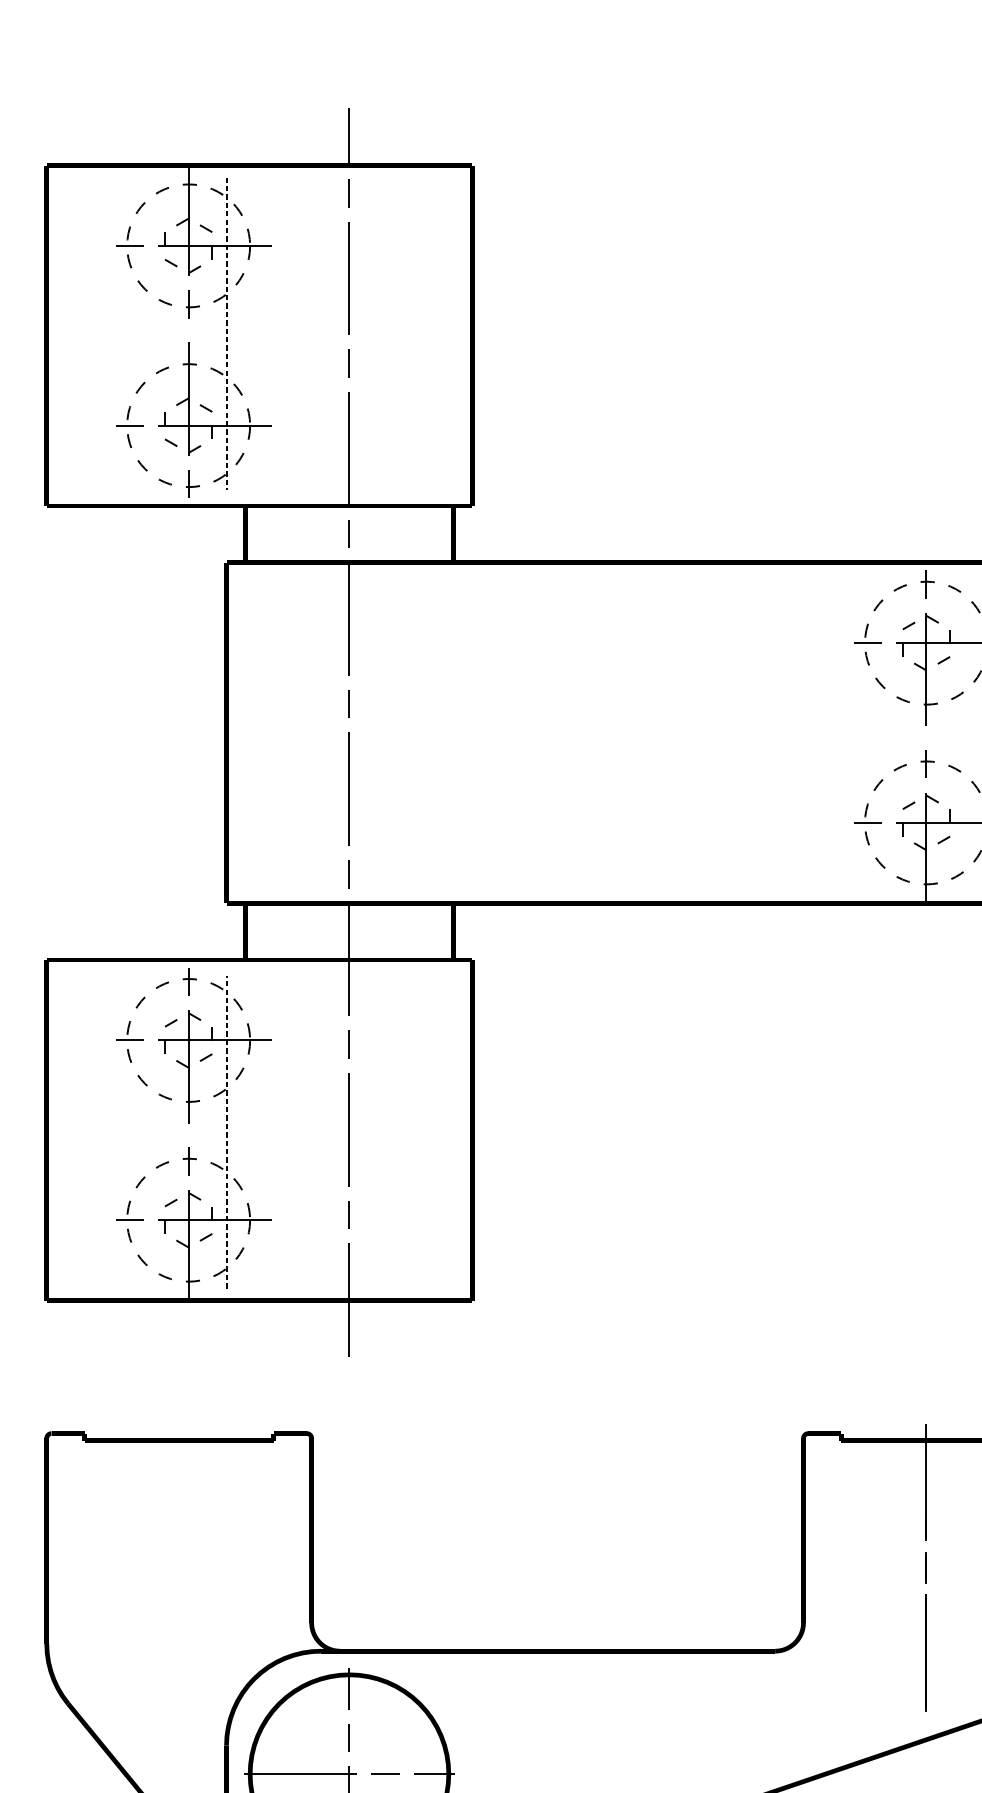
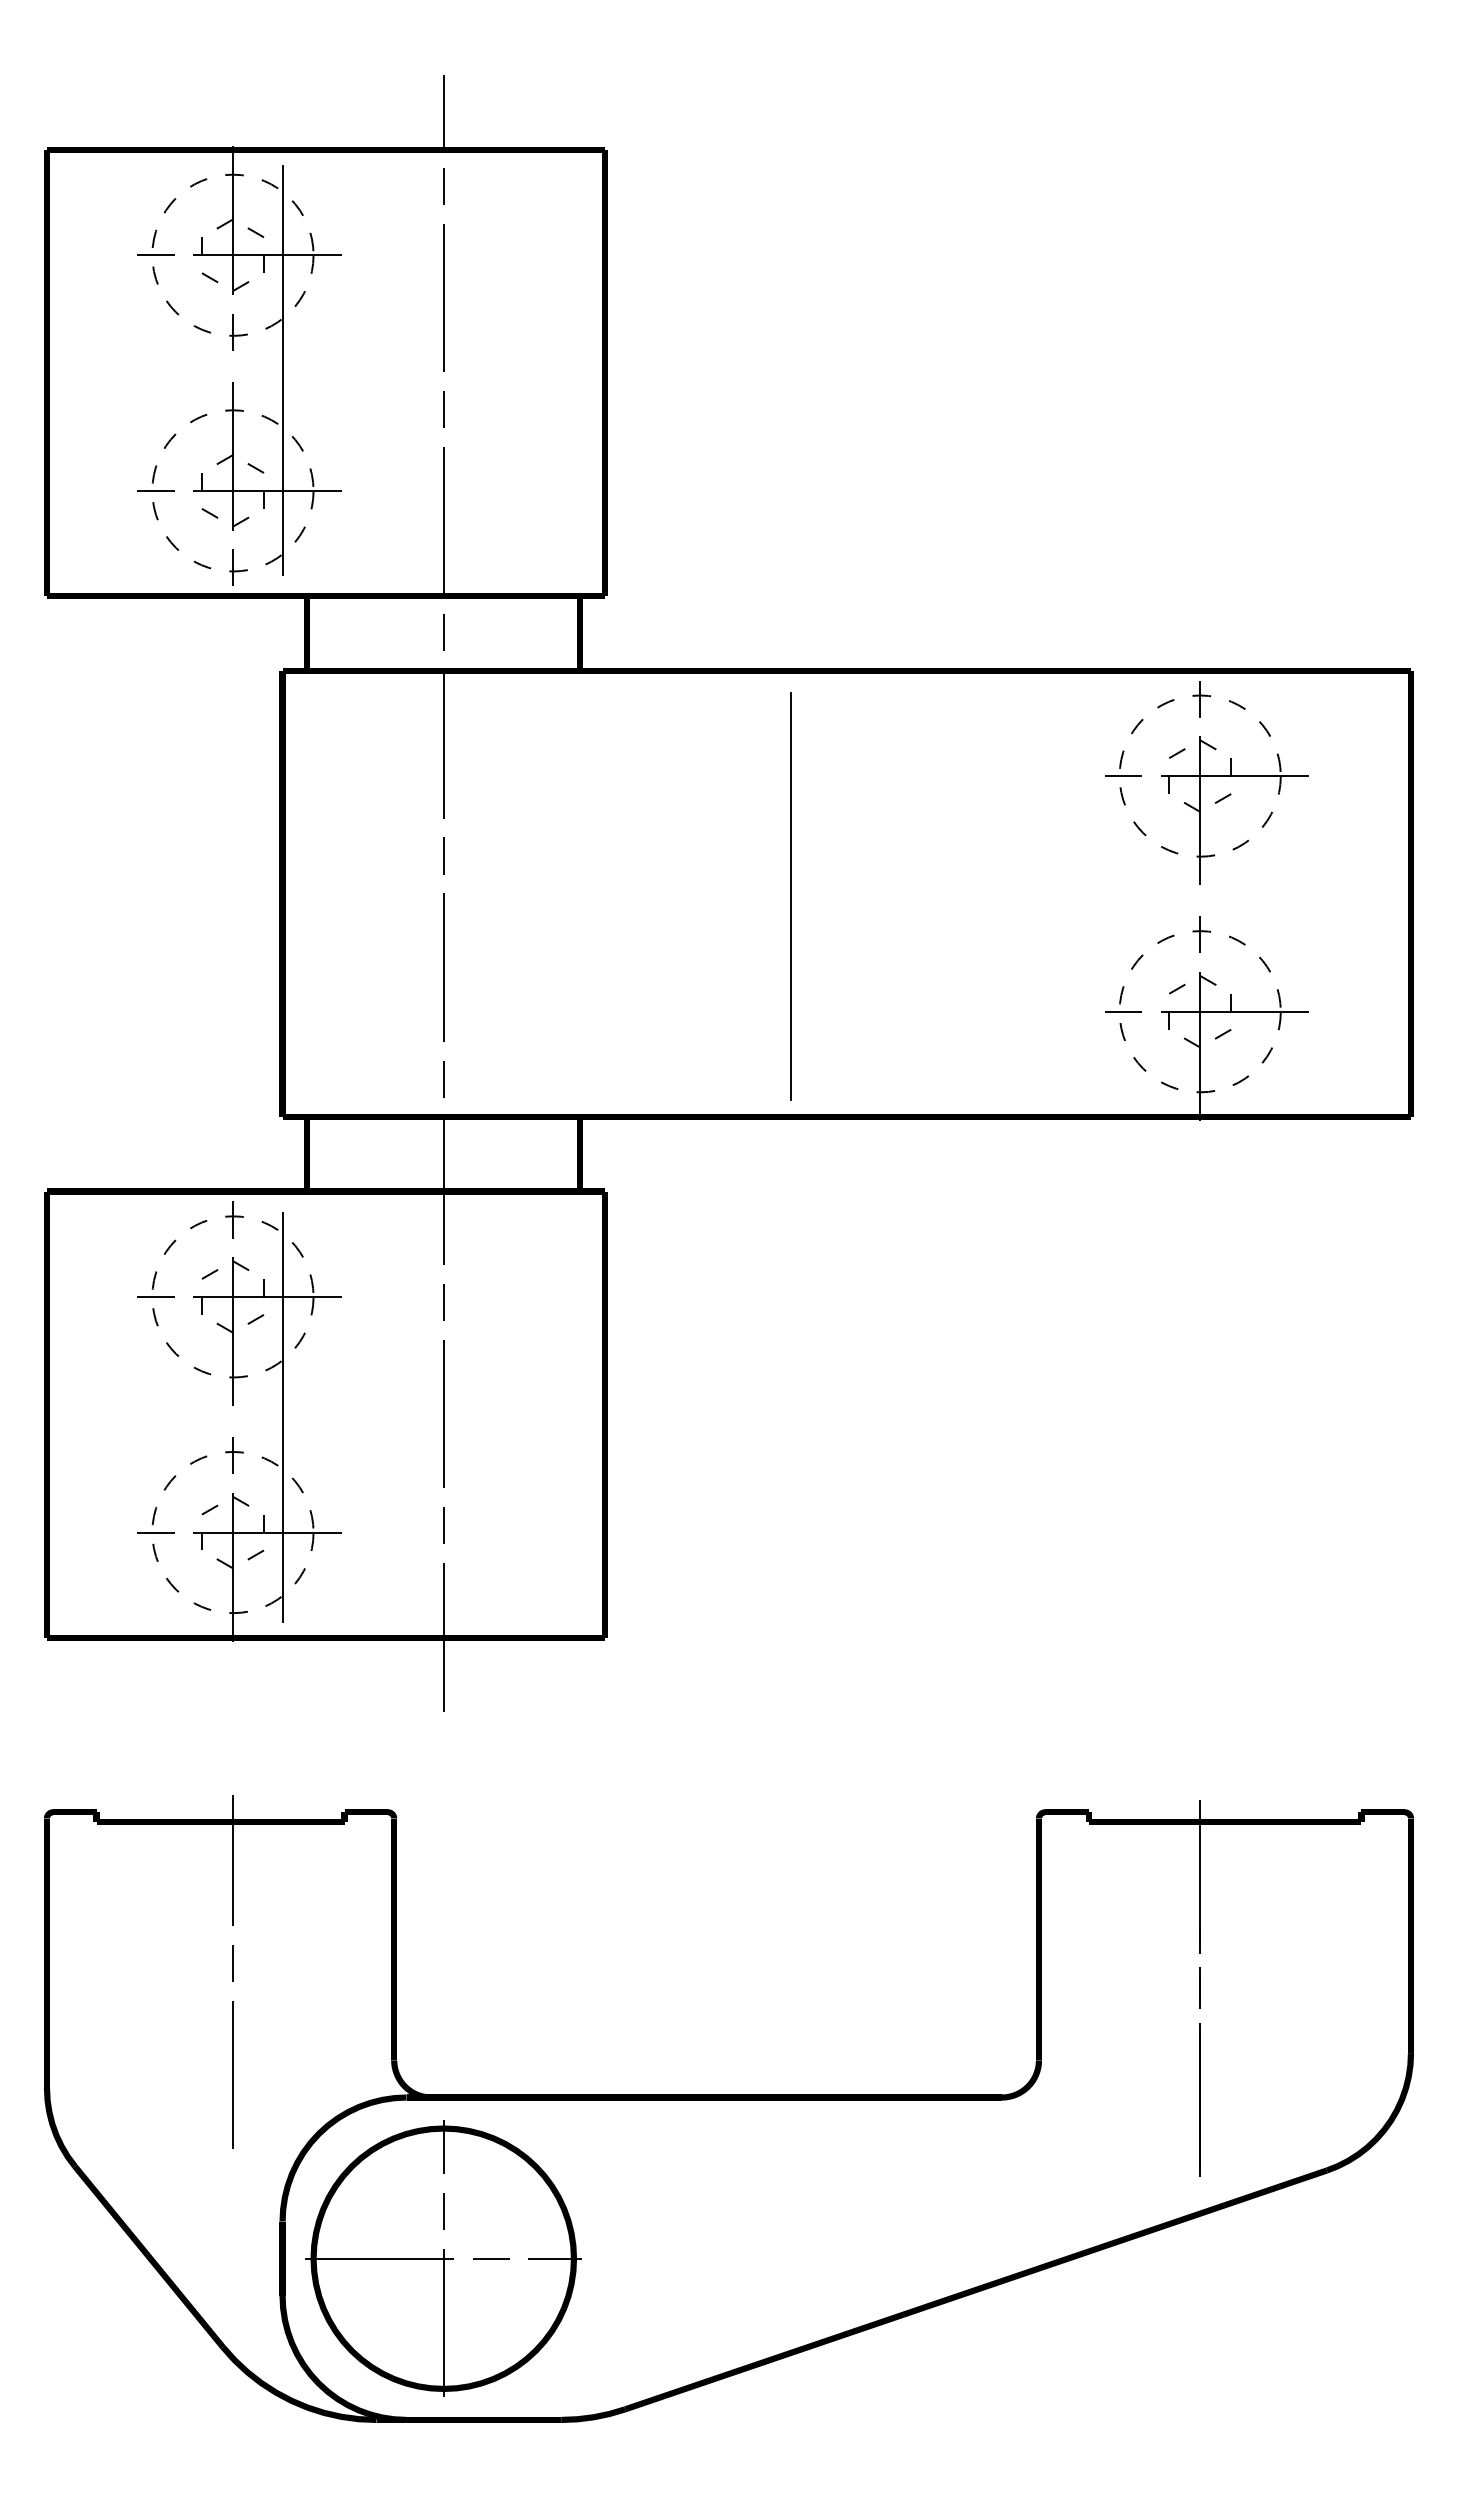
line: (226, 333) -> (282, 370), dashed -> solid
line: (614, 735) -> (791, 896), added
line: (226, 1132) -> (282, 1417), dashed -> solid
line: (188, 1555) -> (232, 1972), added

